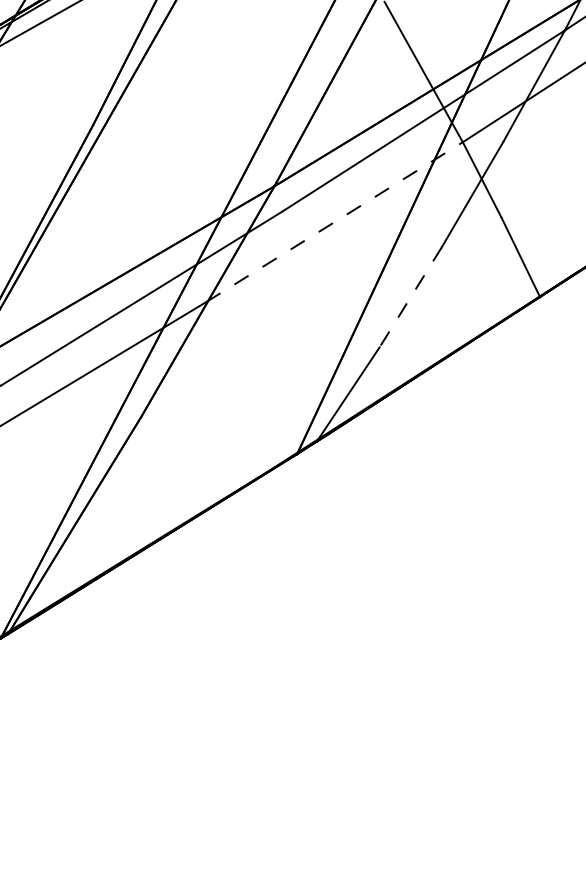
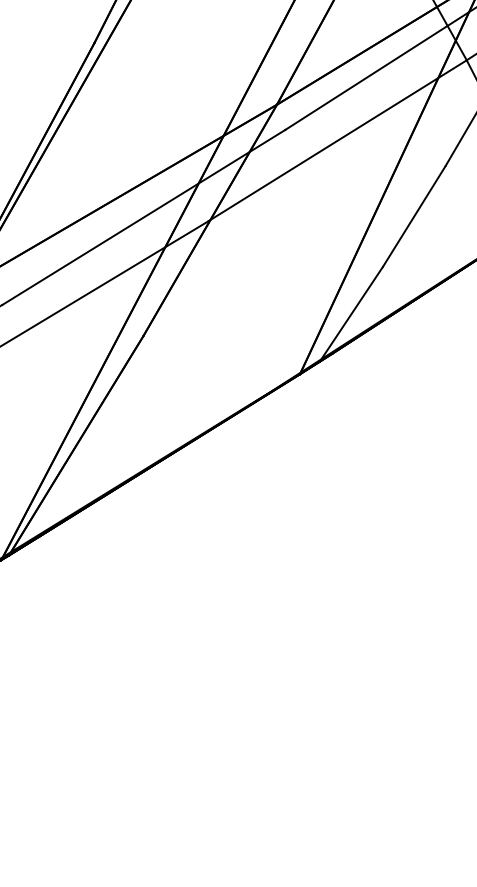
line: (335, 221) -> (338, 140), dashed -> solid
line: (410, 297) -> (414, 216), dashed -> solid

